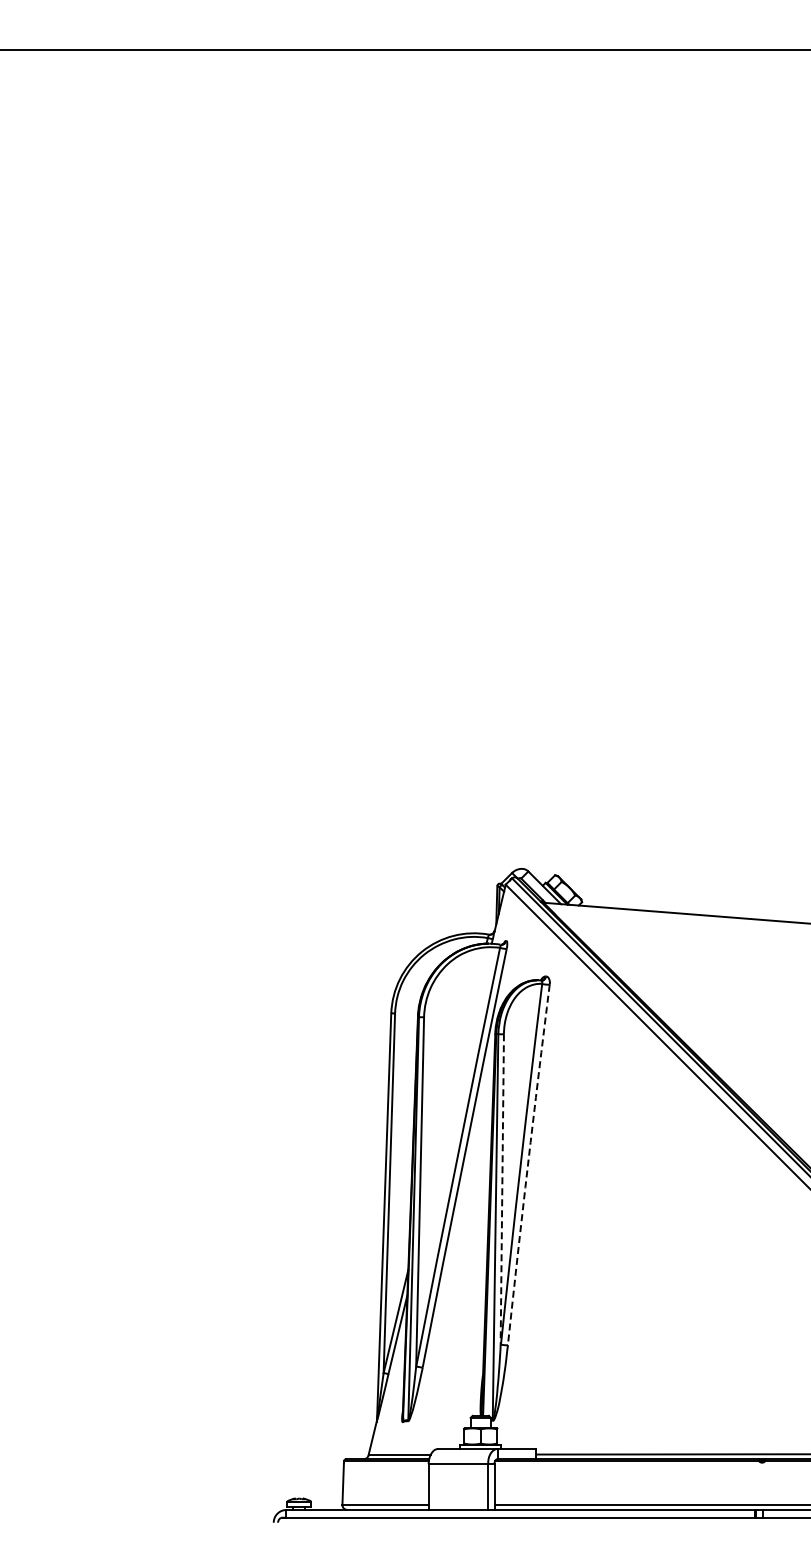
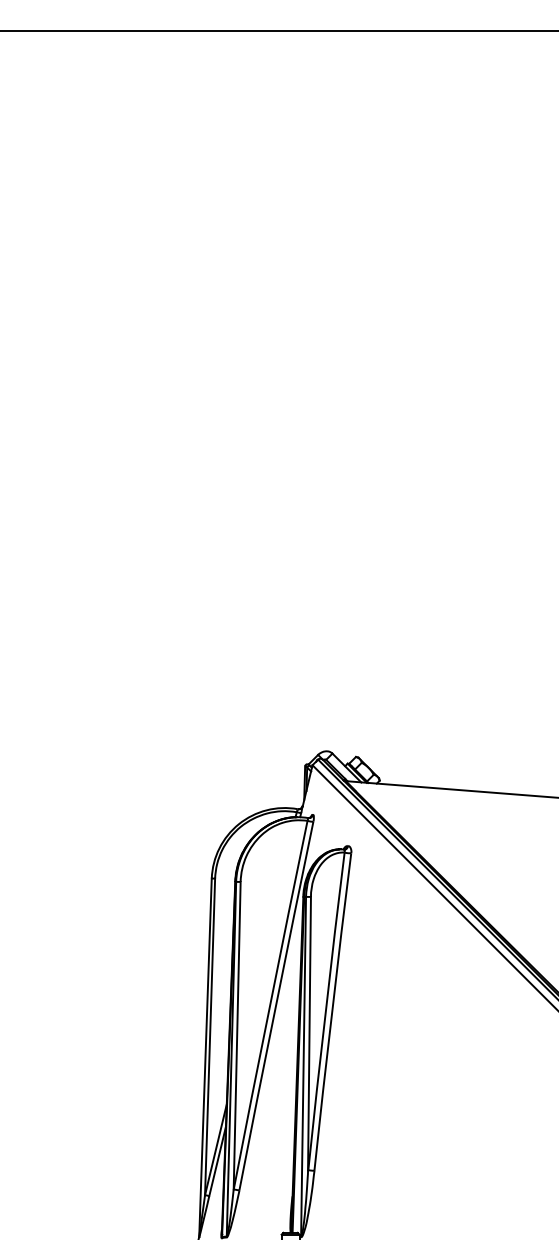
arc: (527, 1165) -> (331, 1012), dashed -> solid
line: (502, 1189) -> (309, 1033), dashed -> solid

